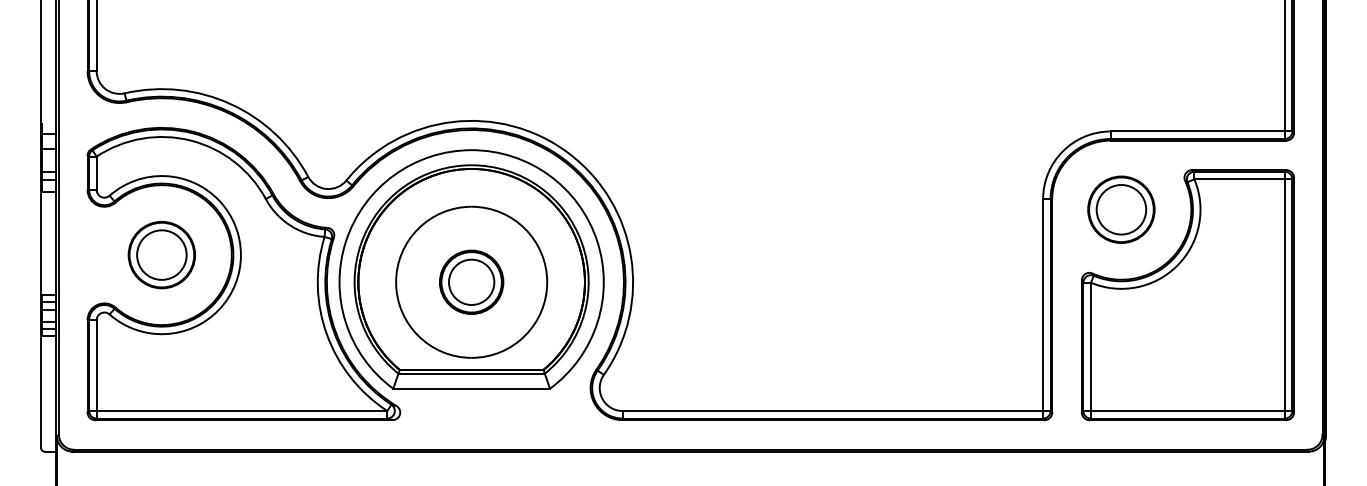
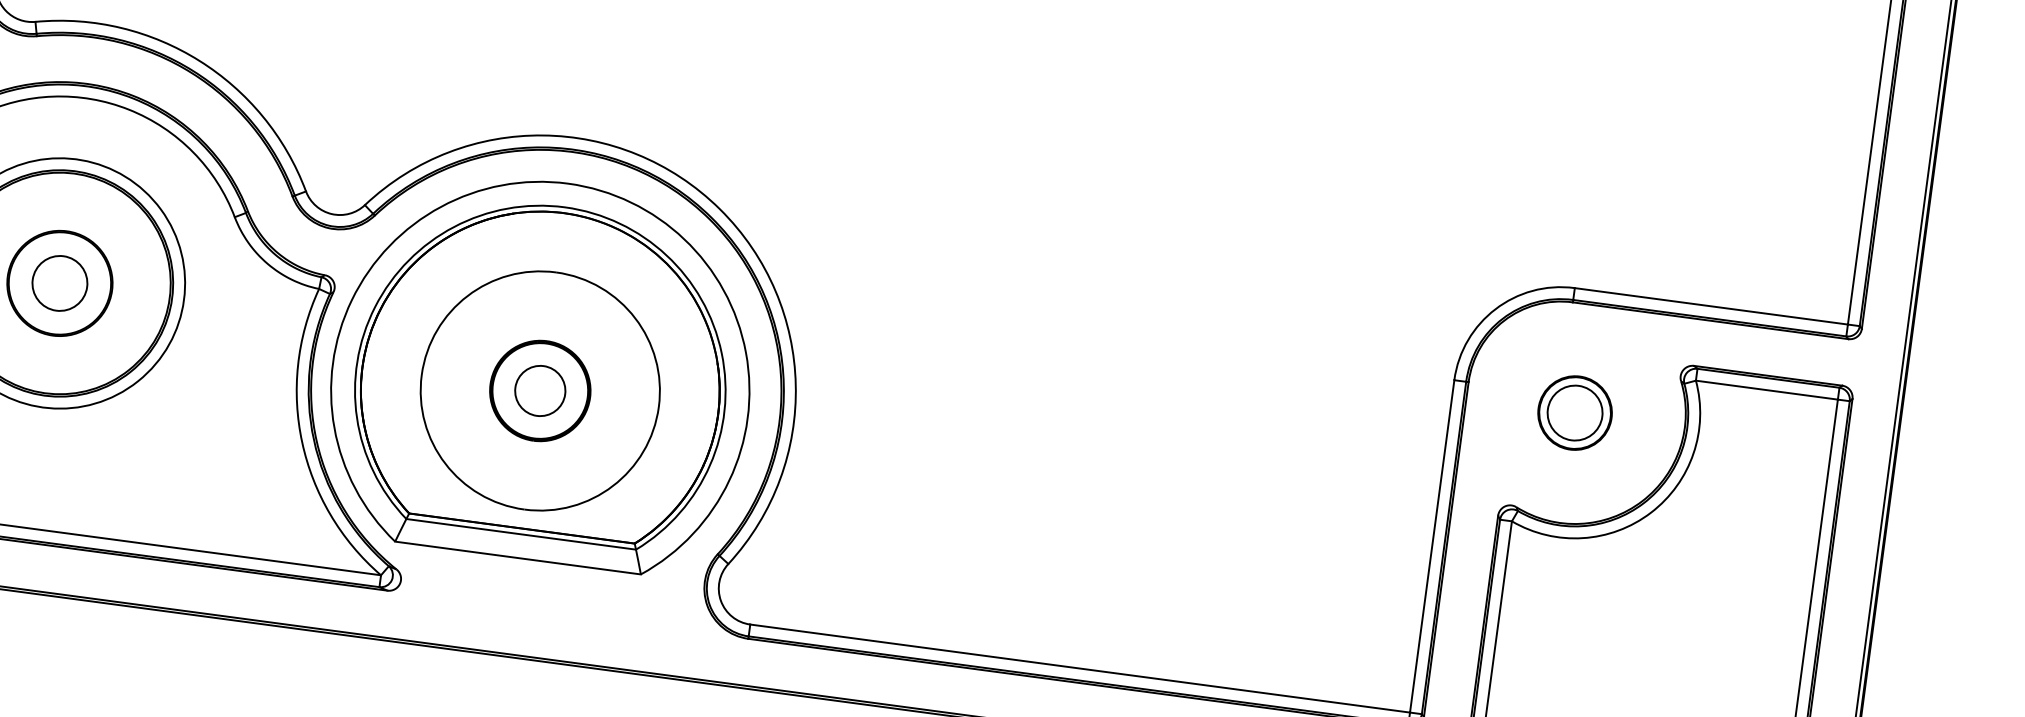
part: (1121, 209) -> (1575, 412), size x0.7
circle: (161, 254) -> (59, 282), size x0.7
circle: (471, 281) -> (540, 389), size x0.7

